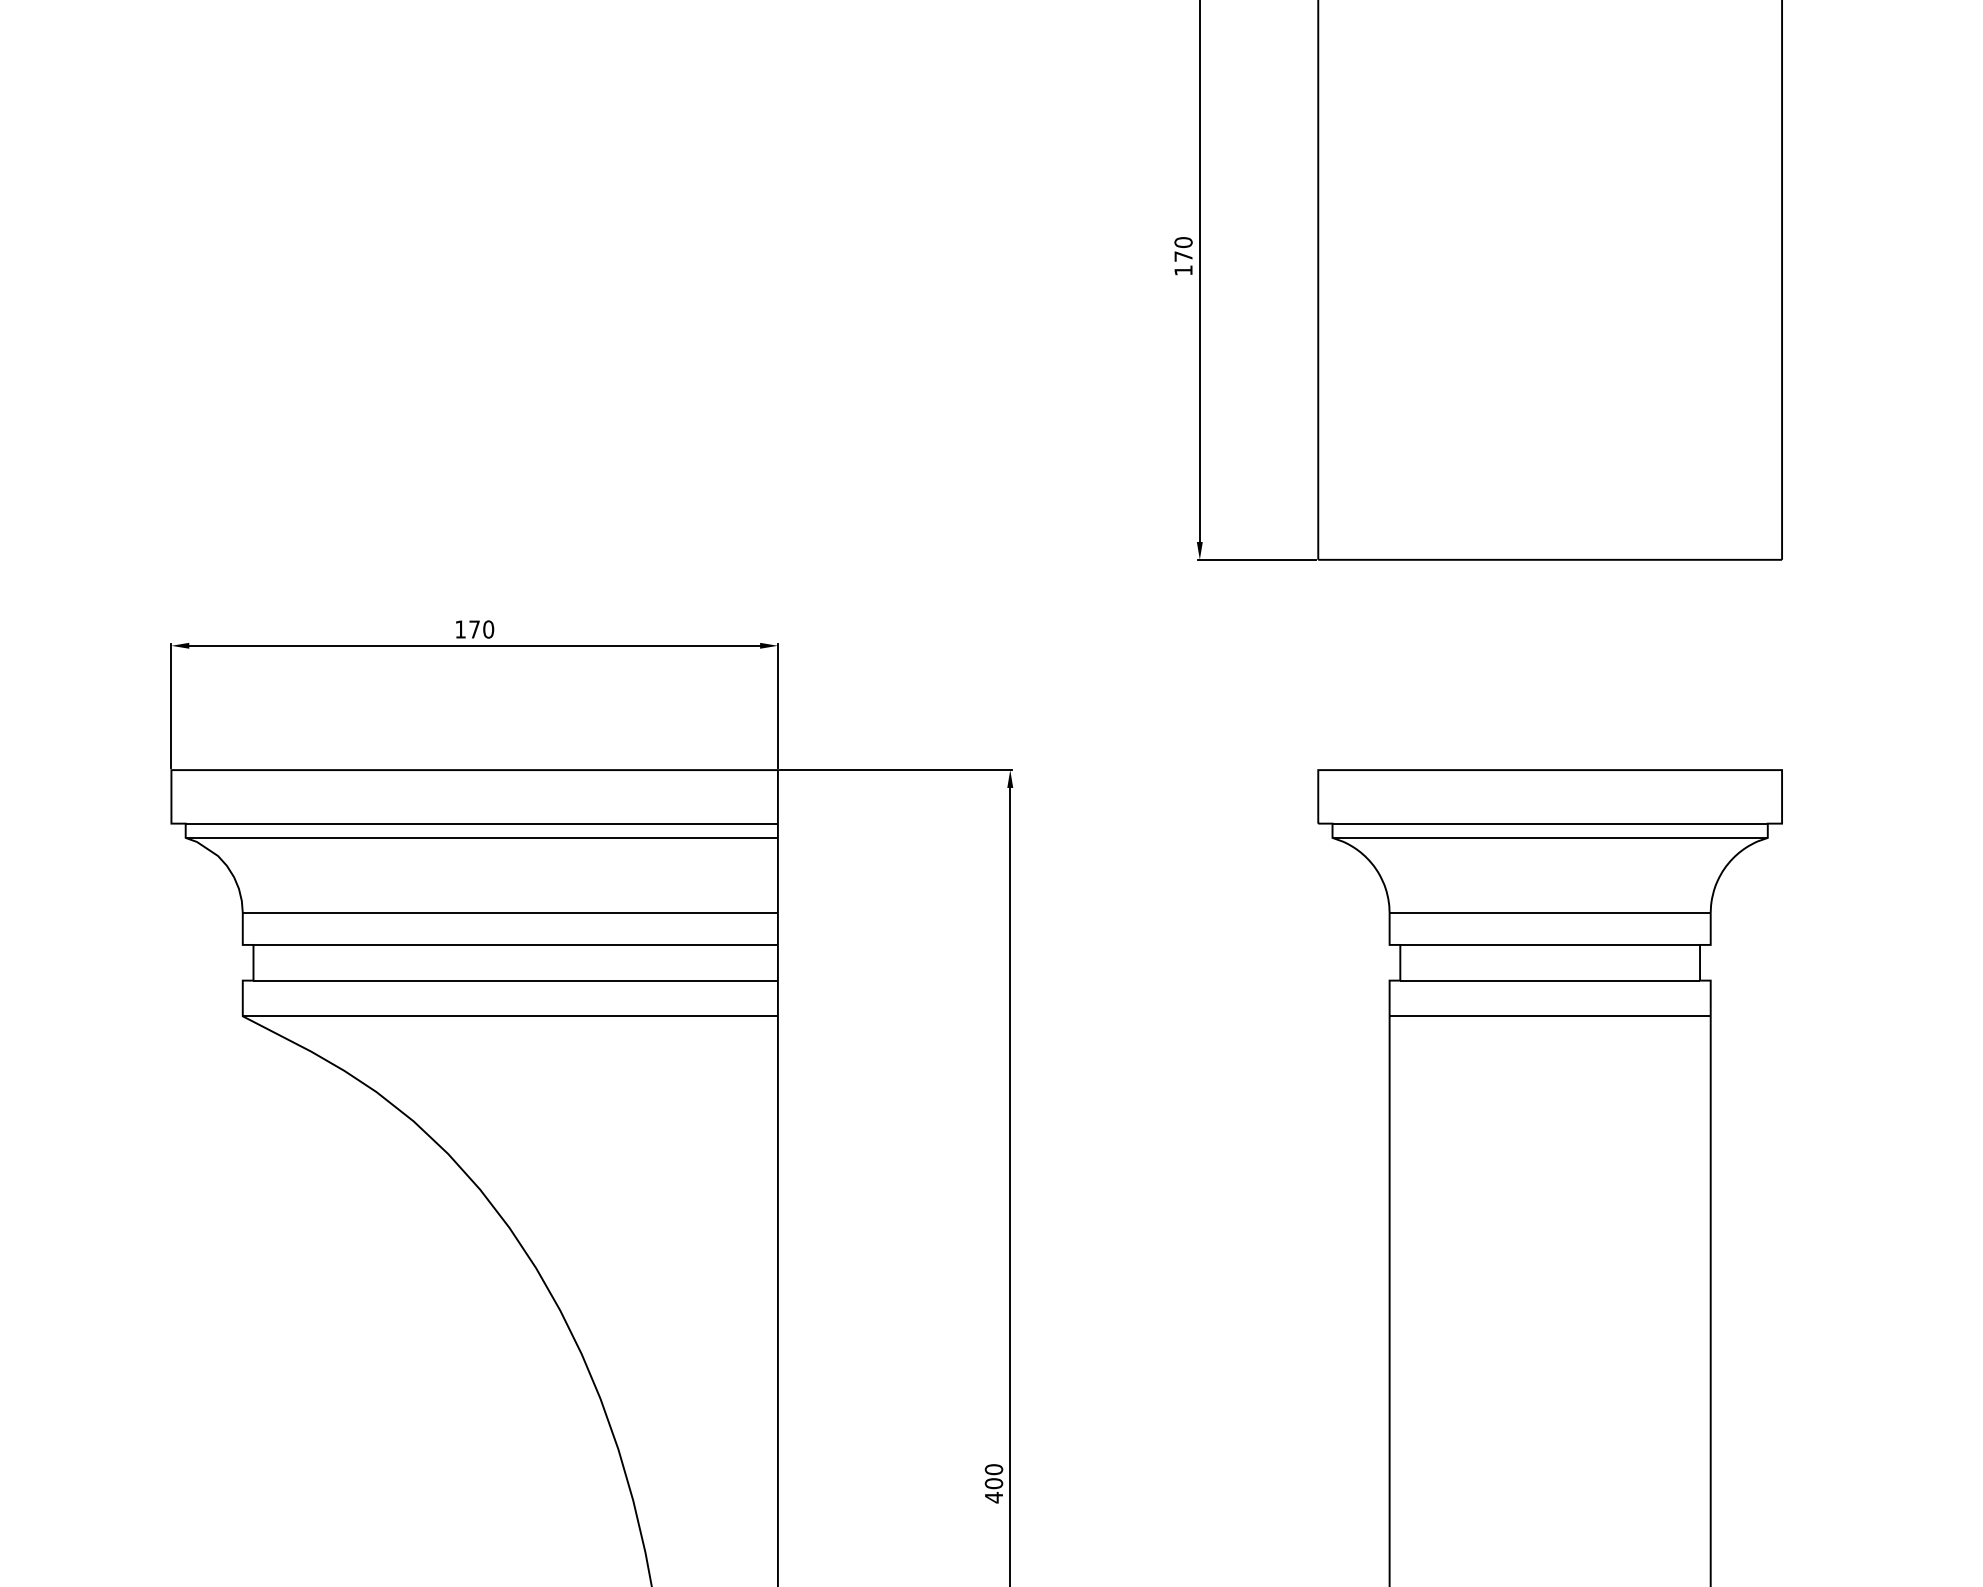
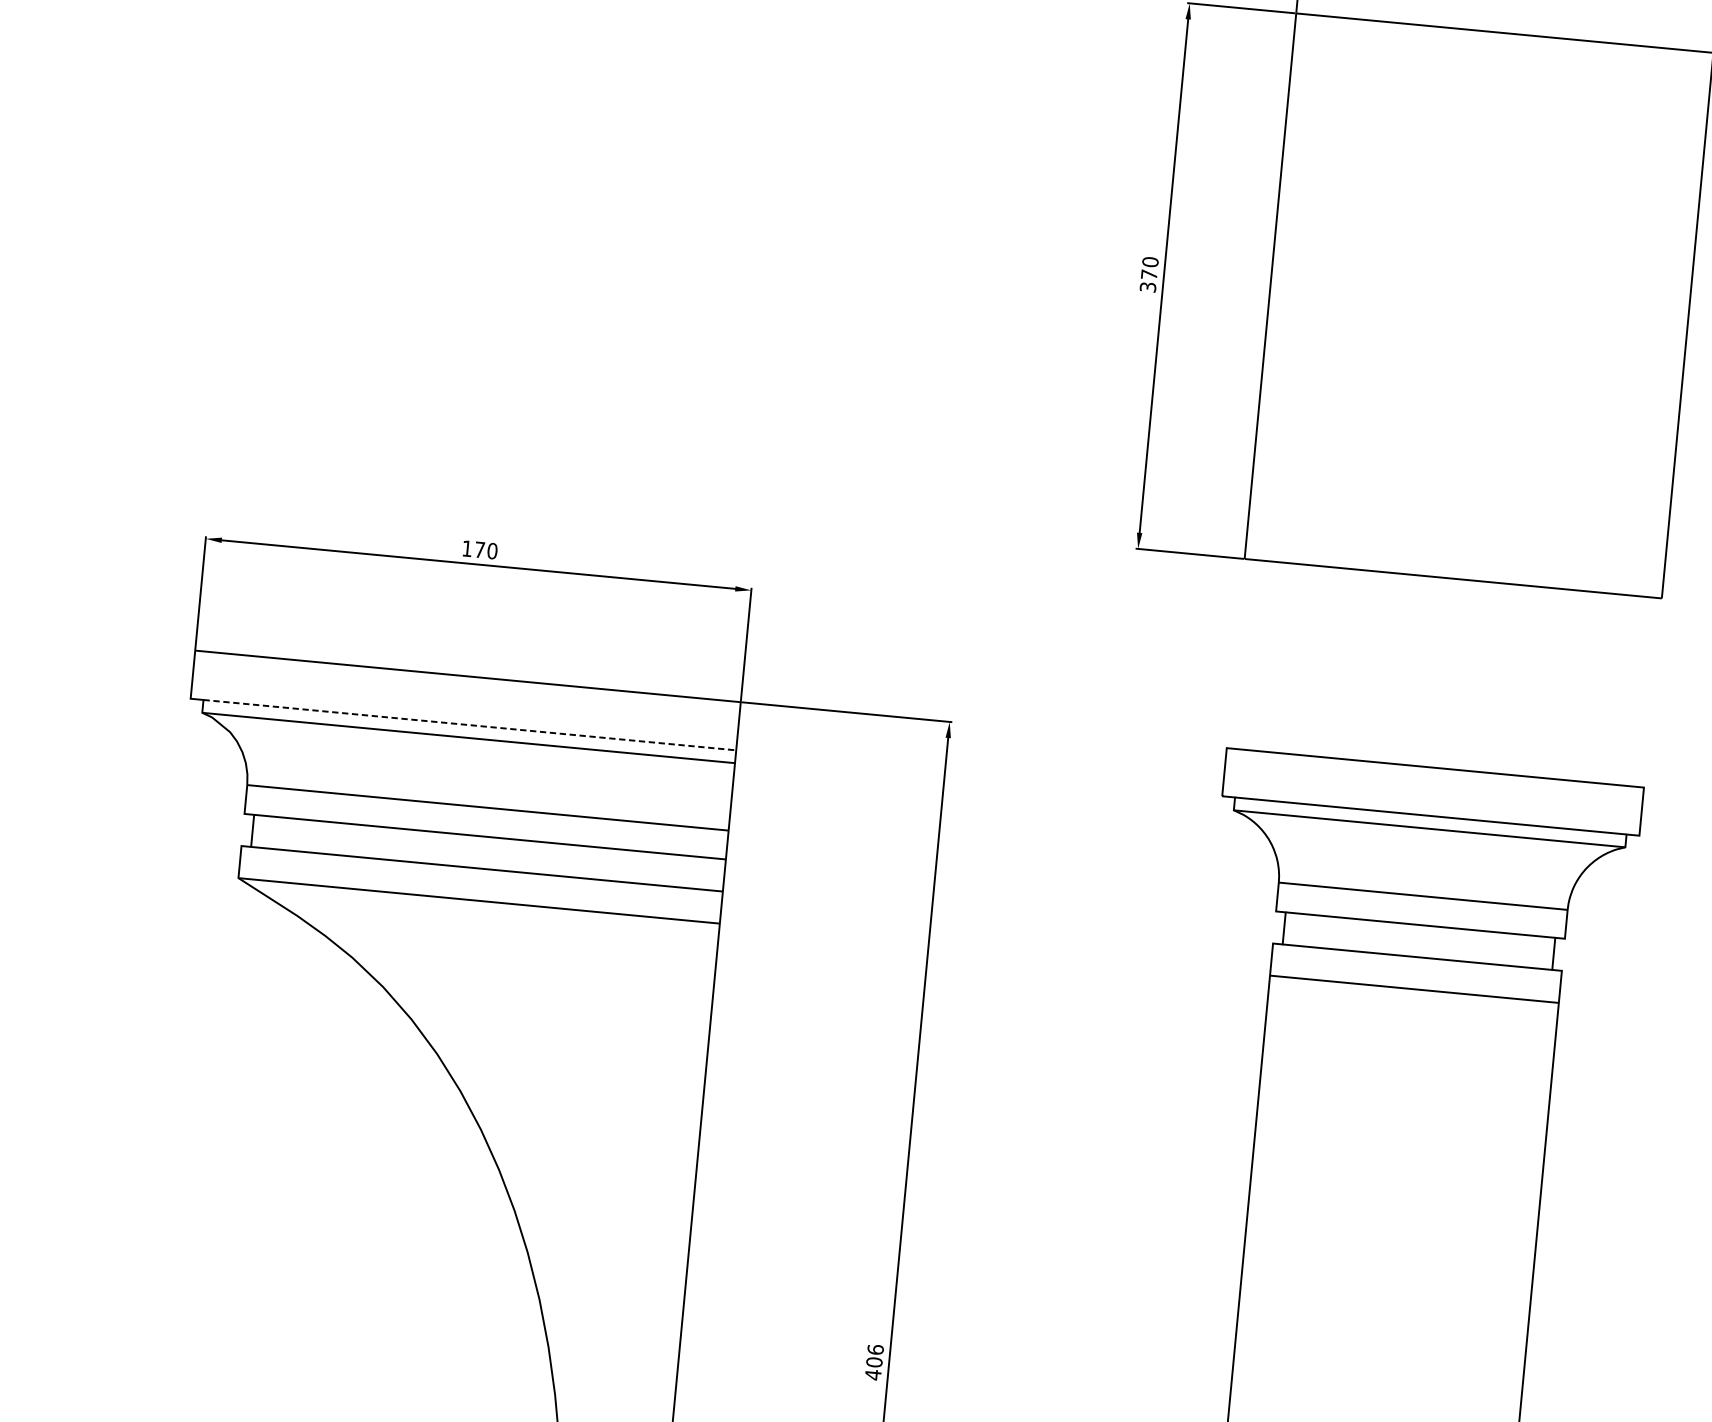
text: (1183, 270) -> (1148, 287), 170 -> 370
line: (482, 823) -> (470, 725), solid -> dashed
text: (993, 1469) -> (875, 1349), 400 -> 406

